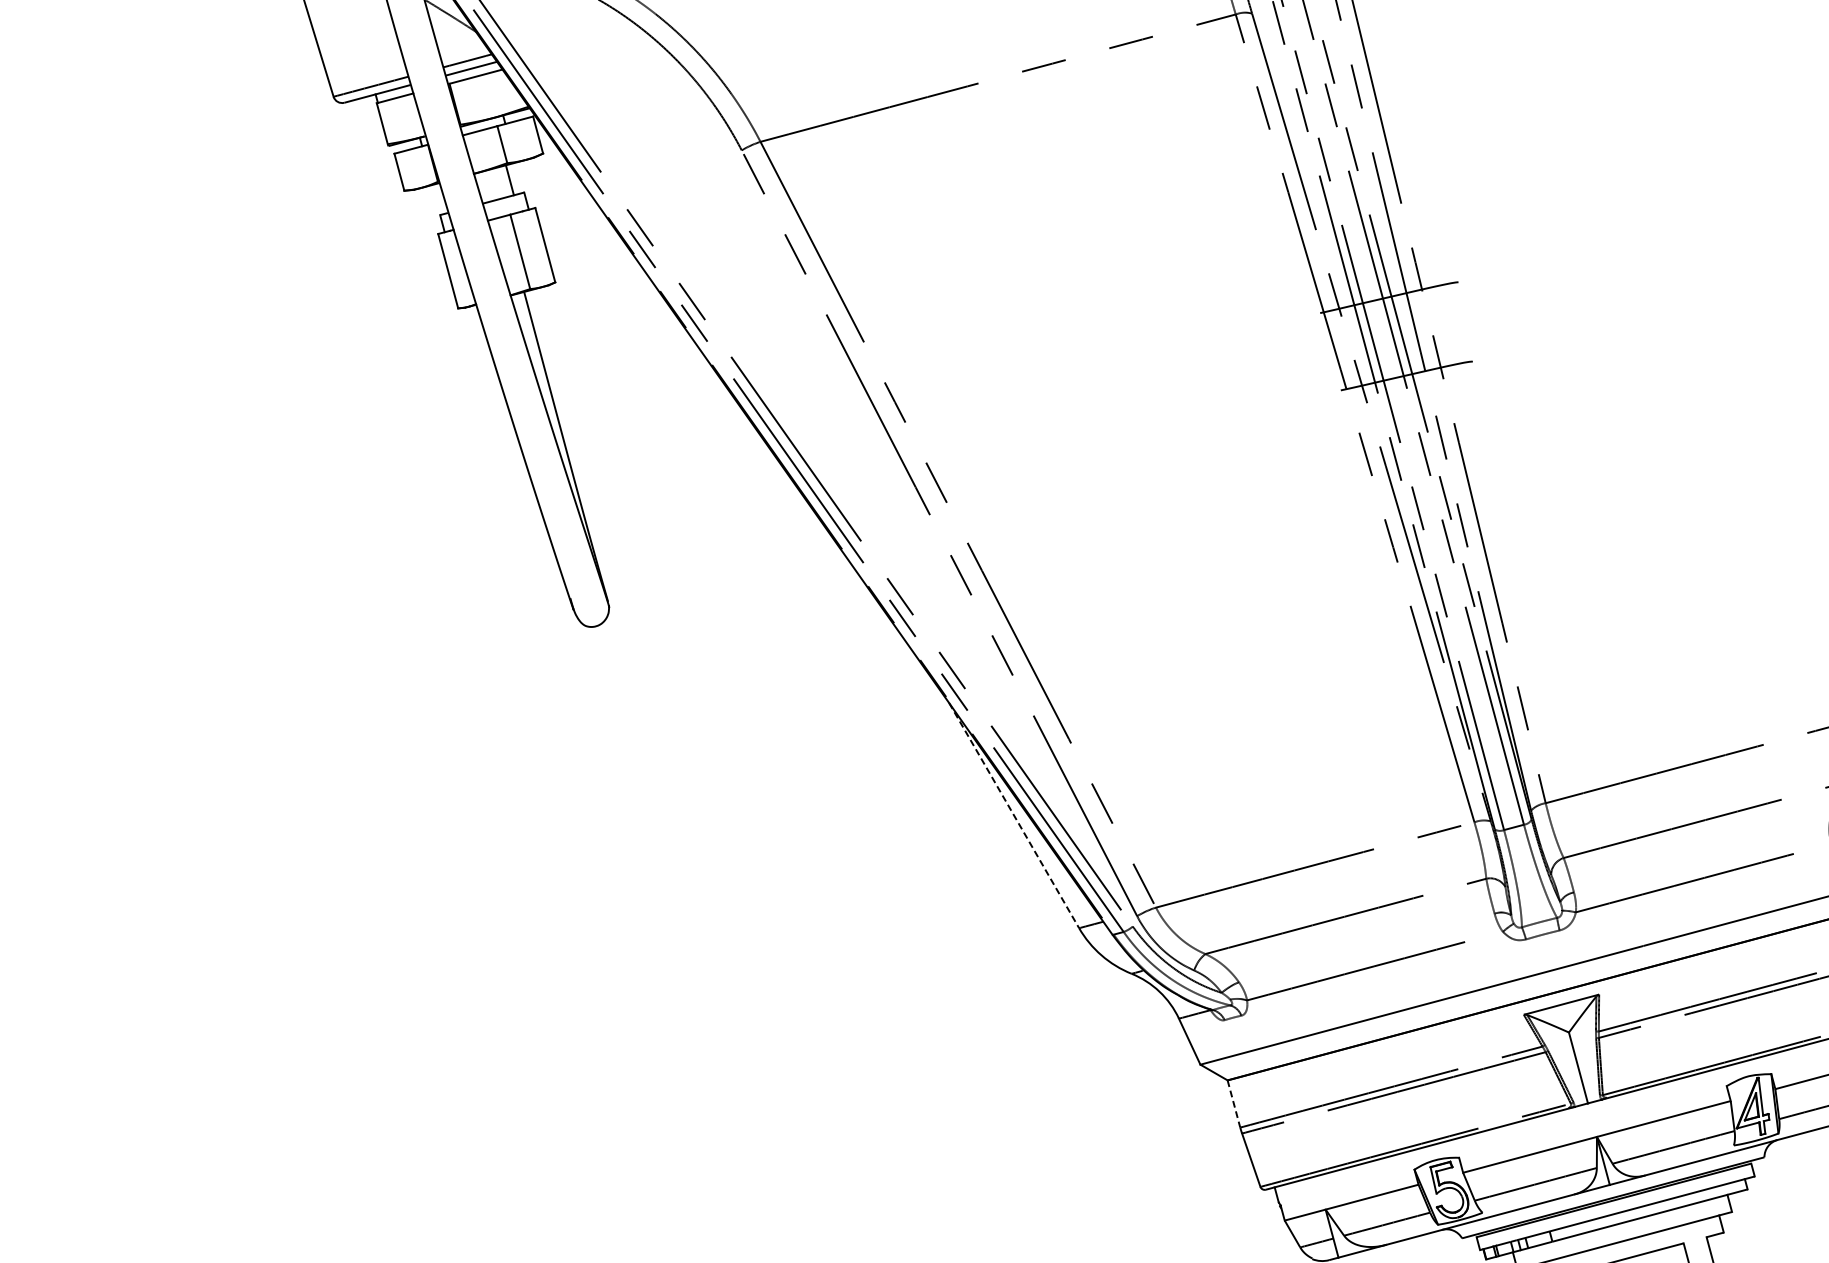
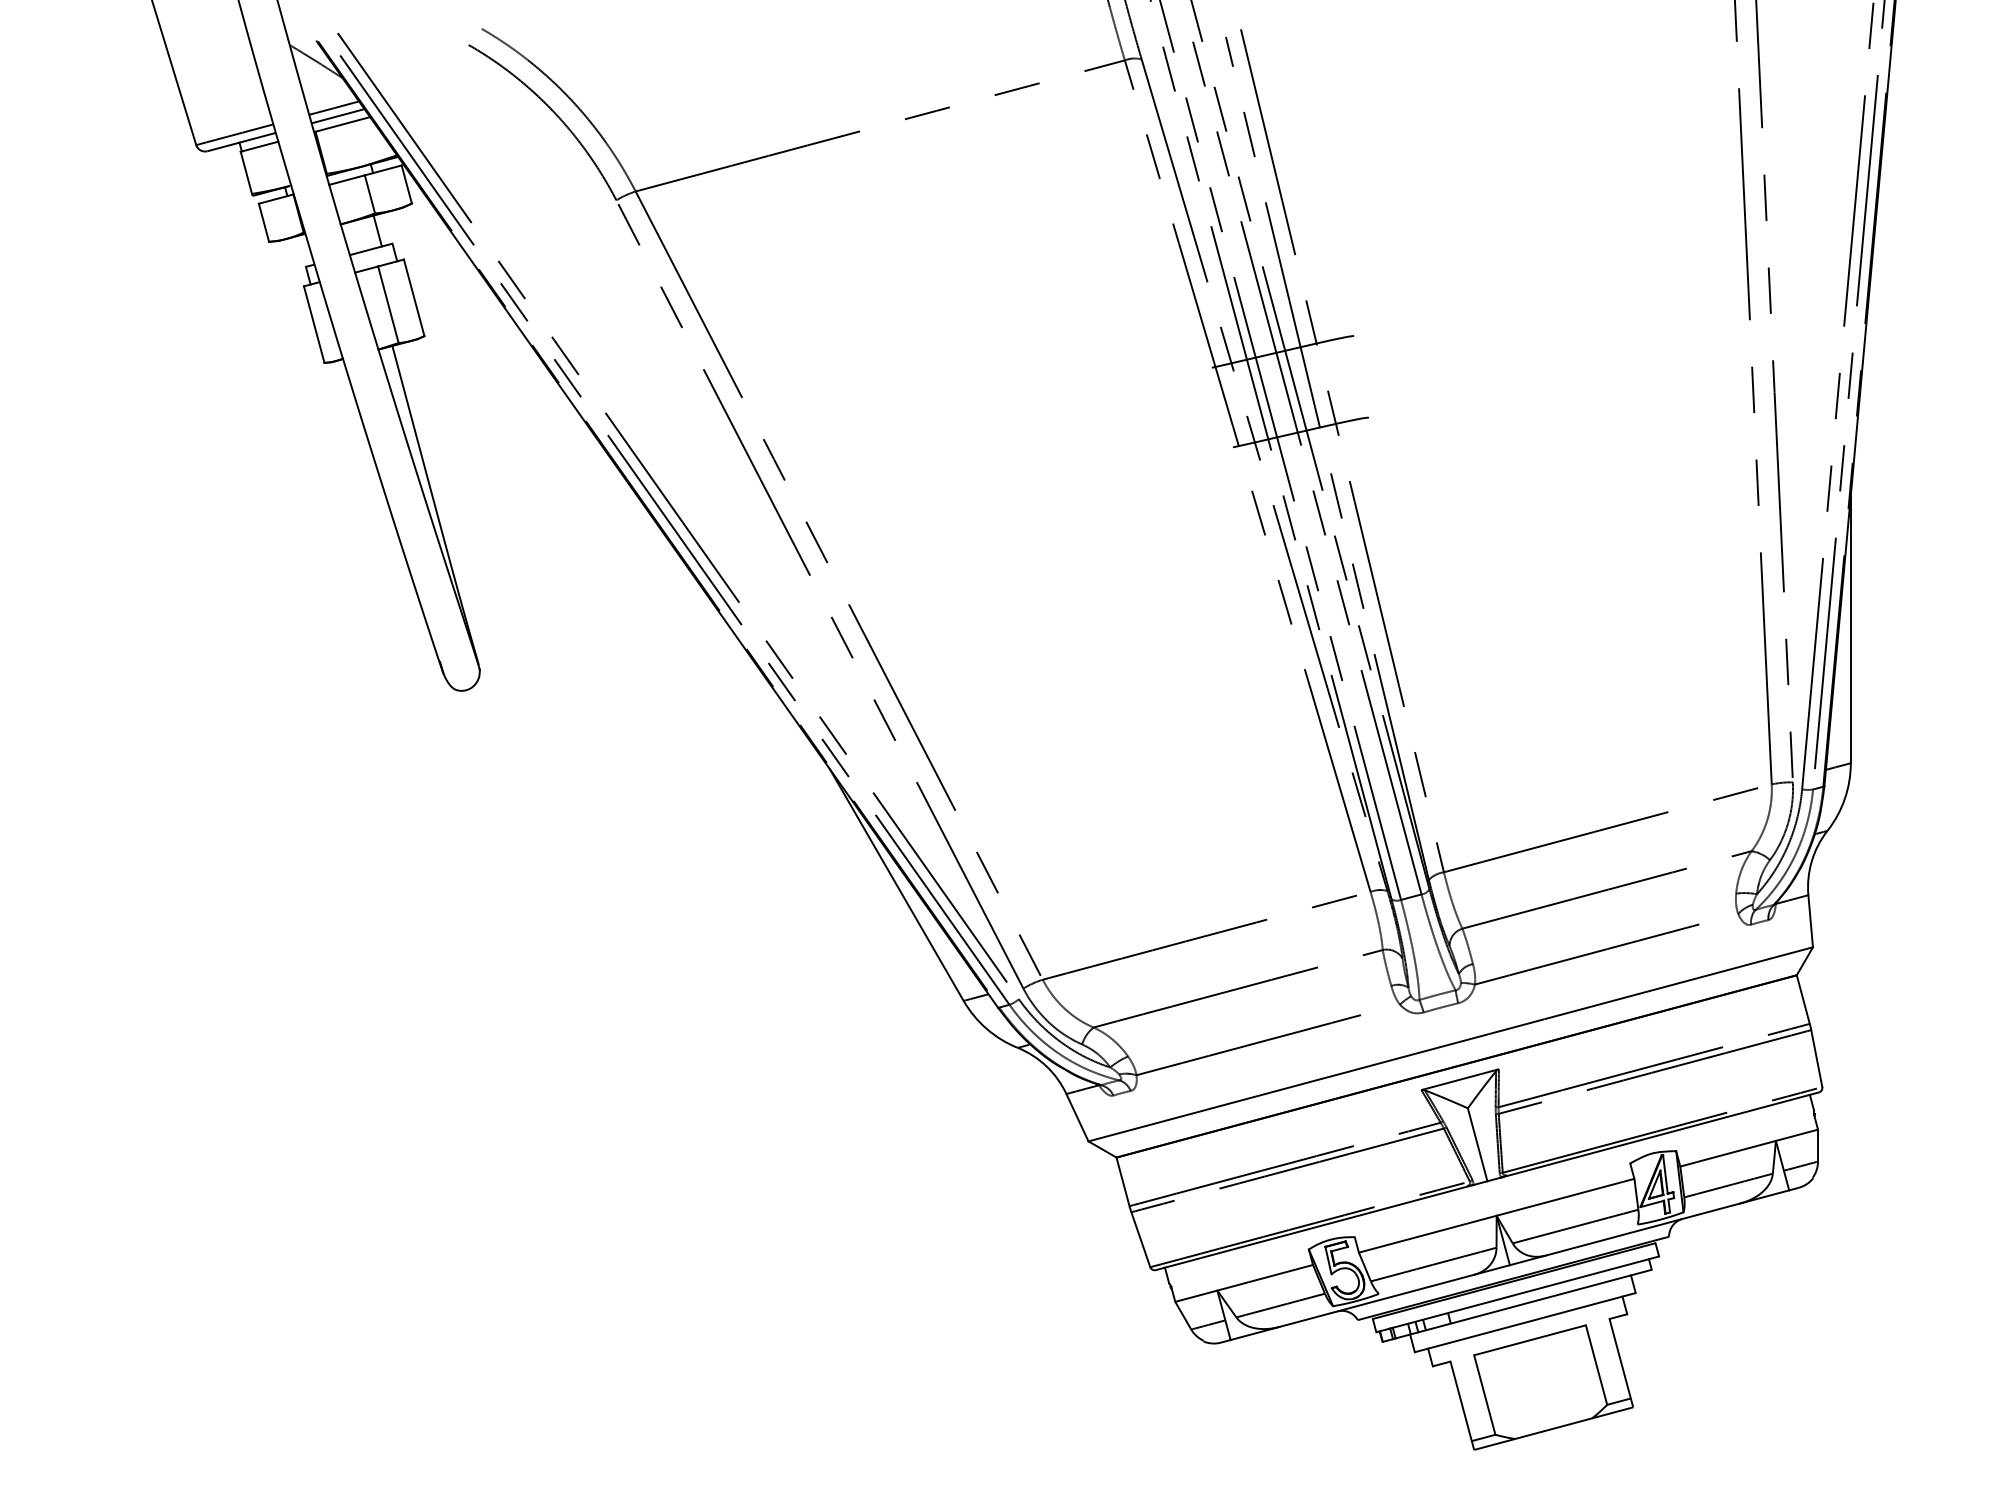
line: (1013, 816) -> (896, 885), dashed -> solid
line: (1234, 1104) -> (1123, 1182), dashed -> solid

